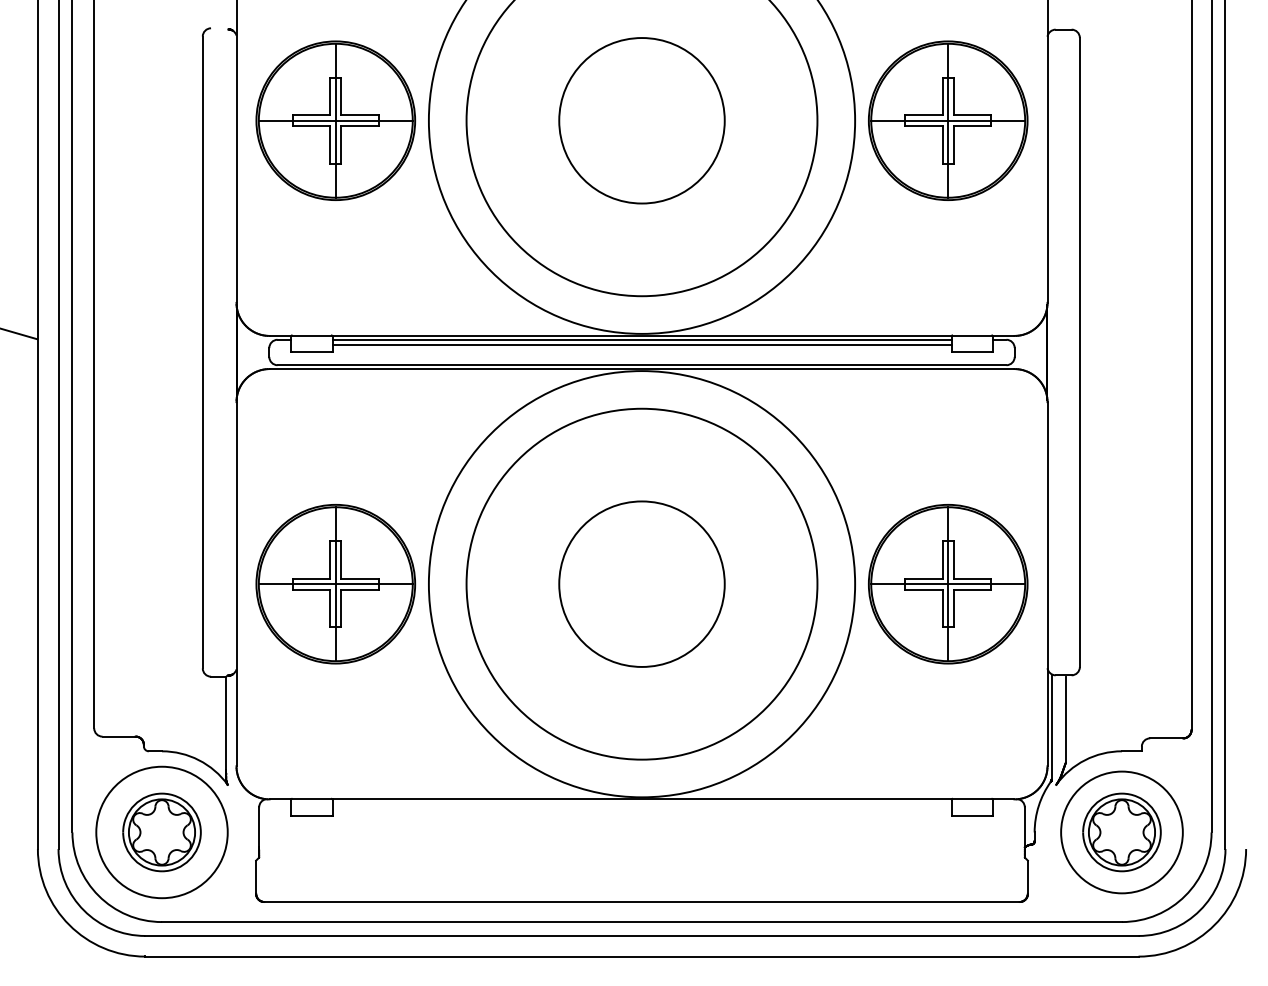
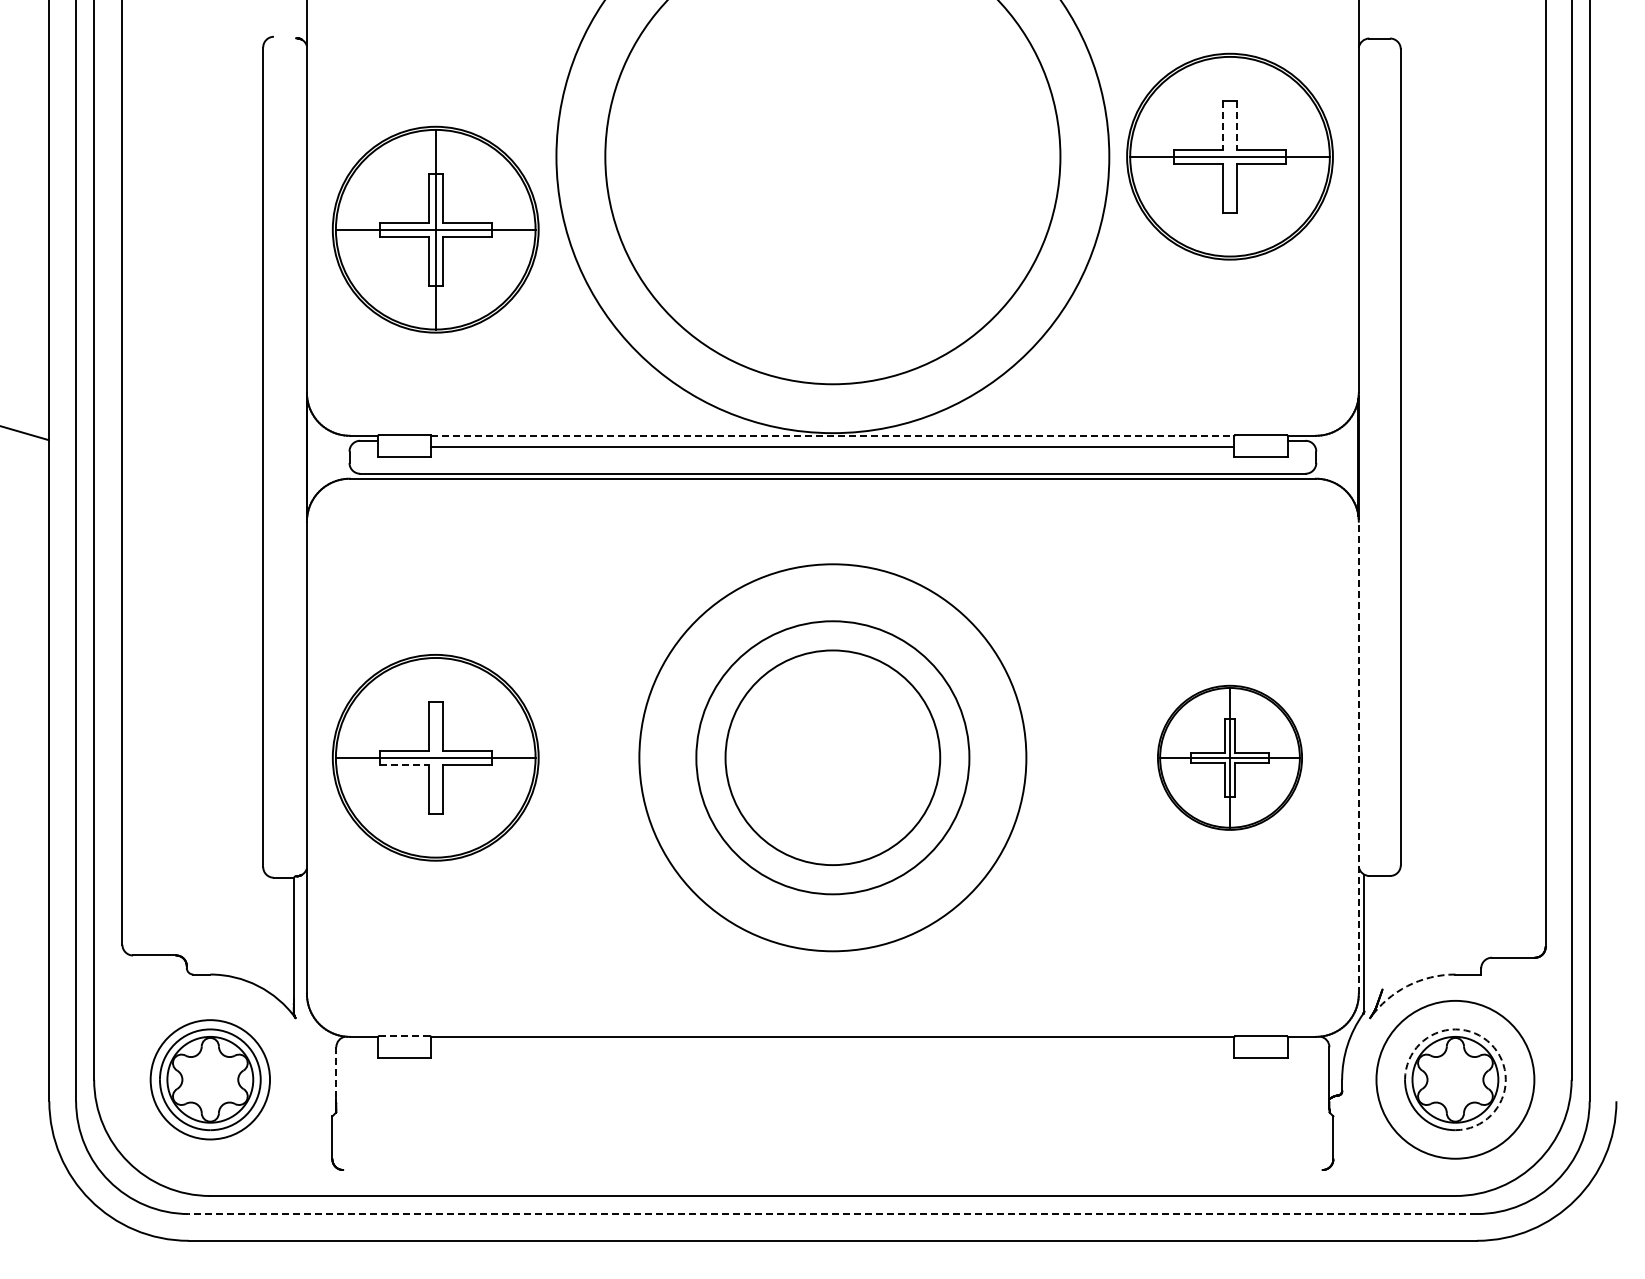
line: (942, 96) -> (1222, 125), solid -> dashed
line: (953, 96) -> (1237, 125), solid -> dashed
part: (335, 120) -> (435, 229), moved
circle: (641, 120) -> (832, 156), removed
line: (948, 120) -> (1230, 156), removed
line: (642, 335) -> (833, 435), solid -> dashed
line: (641, 339) -> (832, 440), removed
line: (335, 583) -> (435, 757), removed
circle: (641, 583) -> (832, 757), size x0.6
circle: (641, 583) -> (832, 757), size x0.7
part: (947, 583) -> (1229, 757), size x0.7
line: (1047, 583) -> (1358, 757), solid -> dashed
line: (311, 589) -> (404, 764), solid -> dashed
line: (1065, 719) -> (1382, 933), removed
arc: (1085, 760) -> (1407, 986), solid -> dashed
line: (311, 799) -> (404, 1036), solid -> dashed
arc: (1149, 805) -> (1491, 1044), solid -> dashed
line: (259, 827) -> (336, 1073), solid -> dashed
circle: (162, 832) -> (210, 1079), size x0.7
line: (641, 901) -> (832, 1169), removed
line: (641, 936) -> (832, 1214), solid -> dashed

